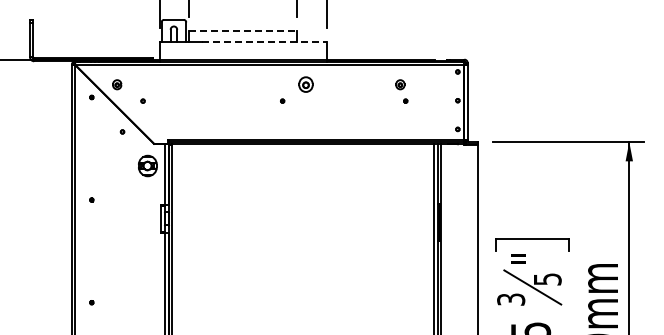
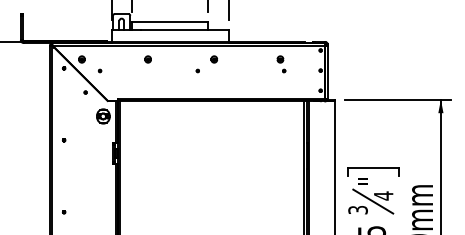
line: (243, 31) -> (170, 22), dashed -> solid
line: (264, 42) -> (185, 29), dashed -> solid
part: (211, 84) -> (148, 59), added
part: (305, 84) -> (213, 59), size x0.62
text: (547, 279) -> (383, 196), 5 -> 4

